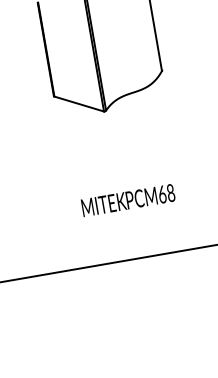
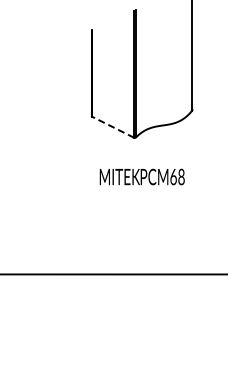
line: (78, 104) -> (112, 127), solid -> dashed
text: (127, 200) -> (141, 176), moved

